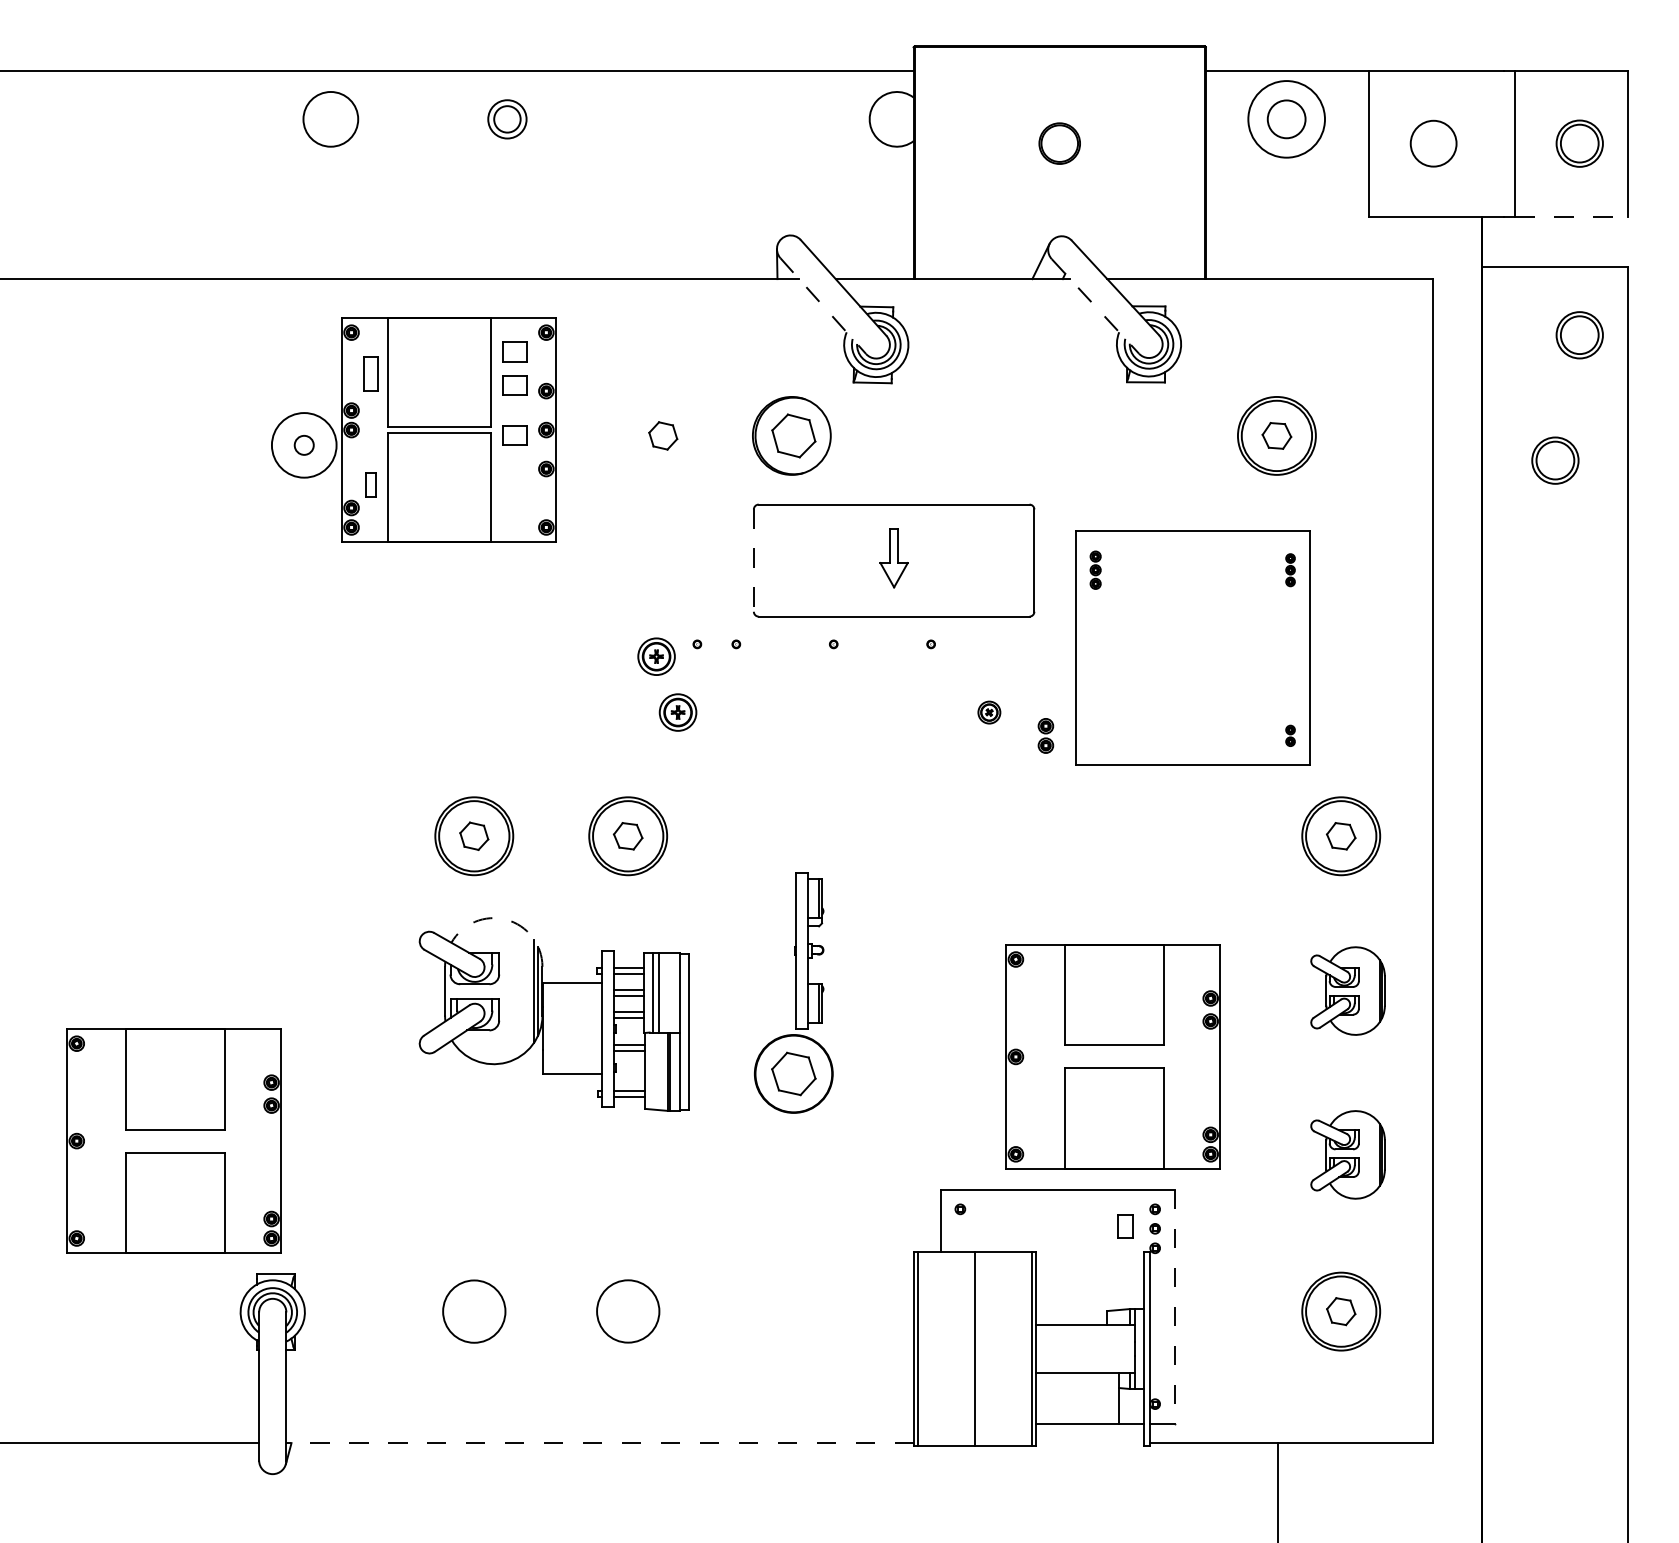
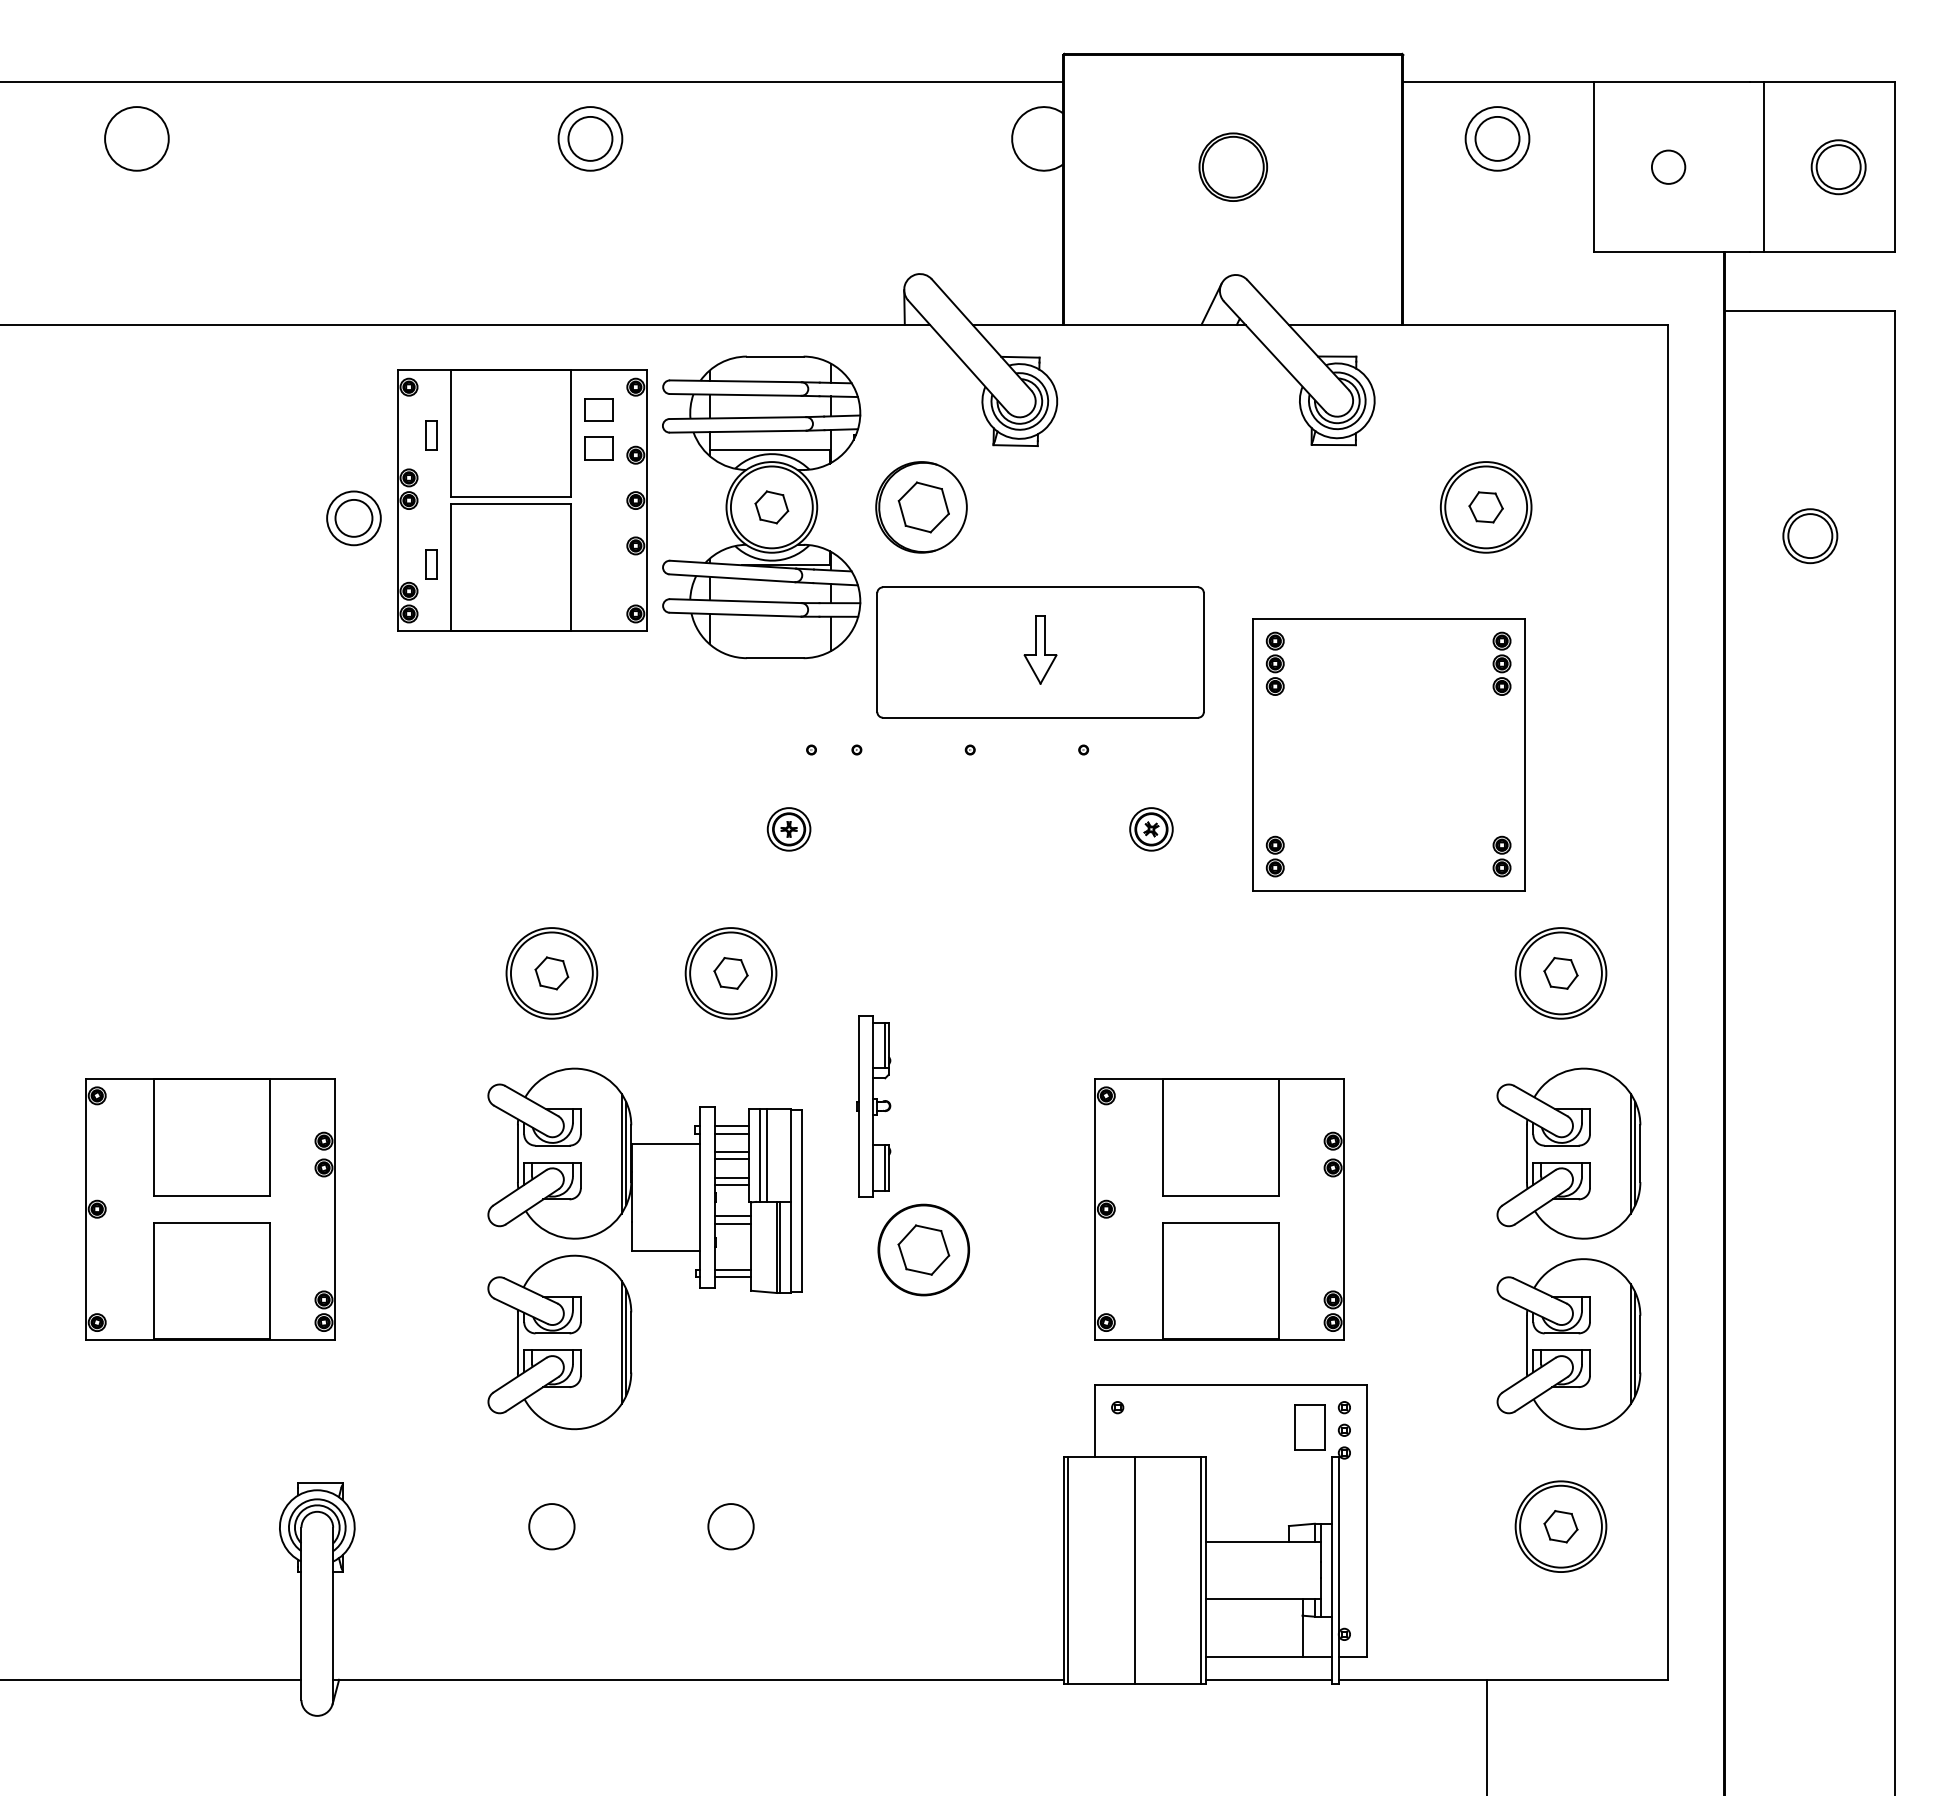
circle: (330, 119) -> (136, 138), moved
part: (507, 119) -> (590, 138), size x1.43
circle: (1286, 119) -> (1497, 138), size x0.71
part: (1059, 143) -> (1233, 166), size x1.43
circle: (1433, 143) -> (1668, 166), size x0.62
line: (1571, 216) -> (1829, 252), dashed -> solid
line: (823, 306) -> (958, 356), dashed -> solid
line: (1095, 306) -> (1274, 356), dashed -> solid
part: (1579, 335) -> (1838, 390), removed
part: (370, 374) -> (431, 435), size x0.71
part: (514, 435) -> (598, 506), removed
part: (654, 436) -> (761, 507), added
circle: (303, 444) -> (353, 517), size x1.67
circle: (303, 445) -> (353, 518), size x0.71
line: (754, 560) -> (877, 652), dashed -> solid
part: (1095, 570) -> (1274, 663), size x1.43
part: (1290, 570) -> (1501, 663), size x1.67
part: (656, 656) -> (763, 764), removed
part: (989, 712) -> (1151, 829), size x1.67
part: (1045, 735) -> (1274, 856), moved
part: (1290, 735) -> (1501, 856), size x1.67
arc: (506, 919) -> (589, 1070), dashed -> solid
part: (809, 950) -> (873, 1106), moved
part: (1347, 991) -> (1568, 1153), size x1.67
part: (1113, 1057) -> (1219, 1209), moved
part: (174, 1141) -> (210, 1209), moved
part: (480, 1153) -> (559, 1342), added
part: (1347, 1155) -> (1568, 1344), size x1.67
part: (1125, 1226) -> (1309, 1427), size x1.67
line: (1174, 1307) -> (1367, 1521), dashed -> solid
circle: (473, 1311) -> (551, 1526), size x0.62
circle: (627, 1311) -> (730, 1526), size x0.62
line: (599, 1442) -> (697, 1679), dashed -> solid
line: (1089, 1442) -> (1268, 1679), added

